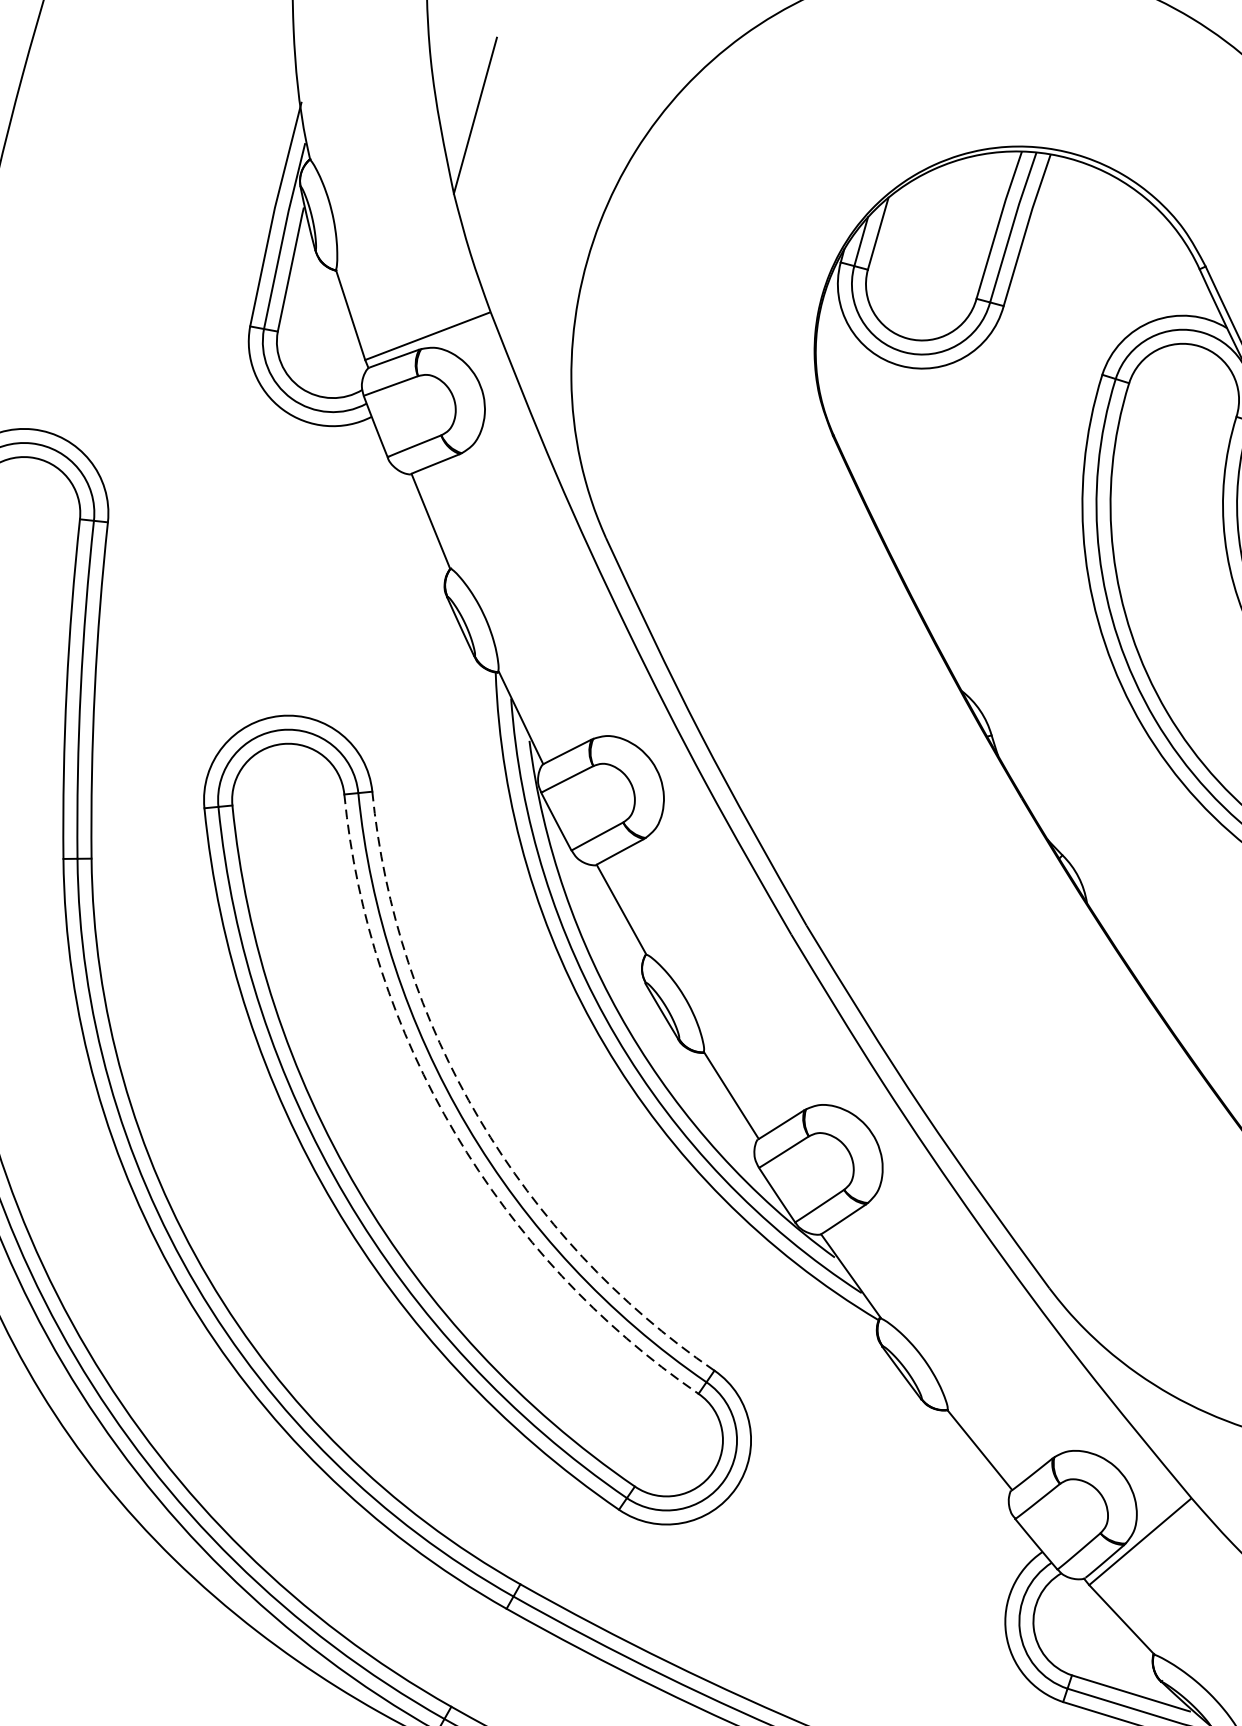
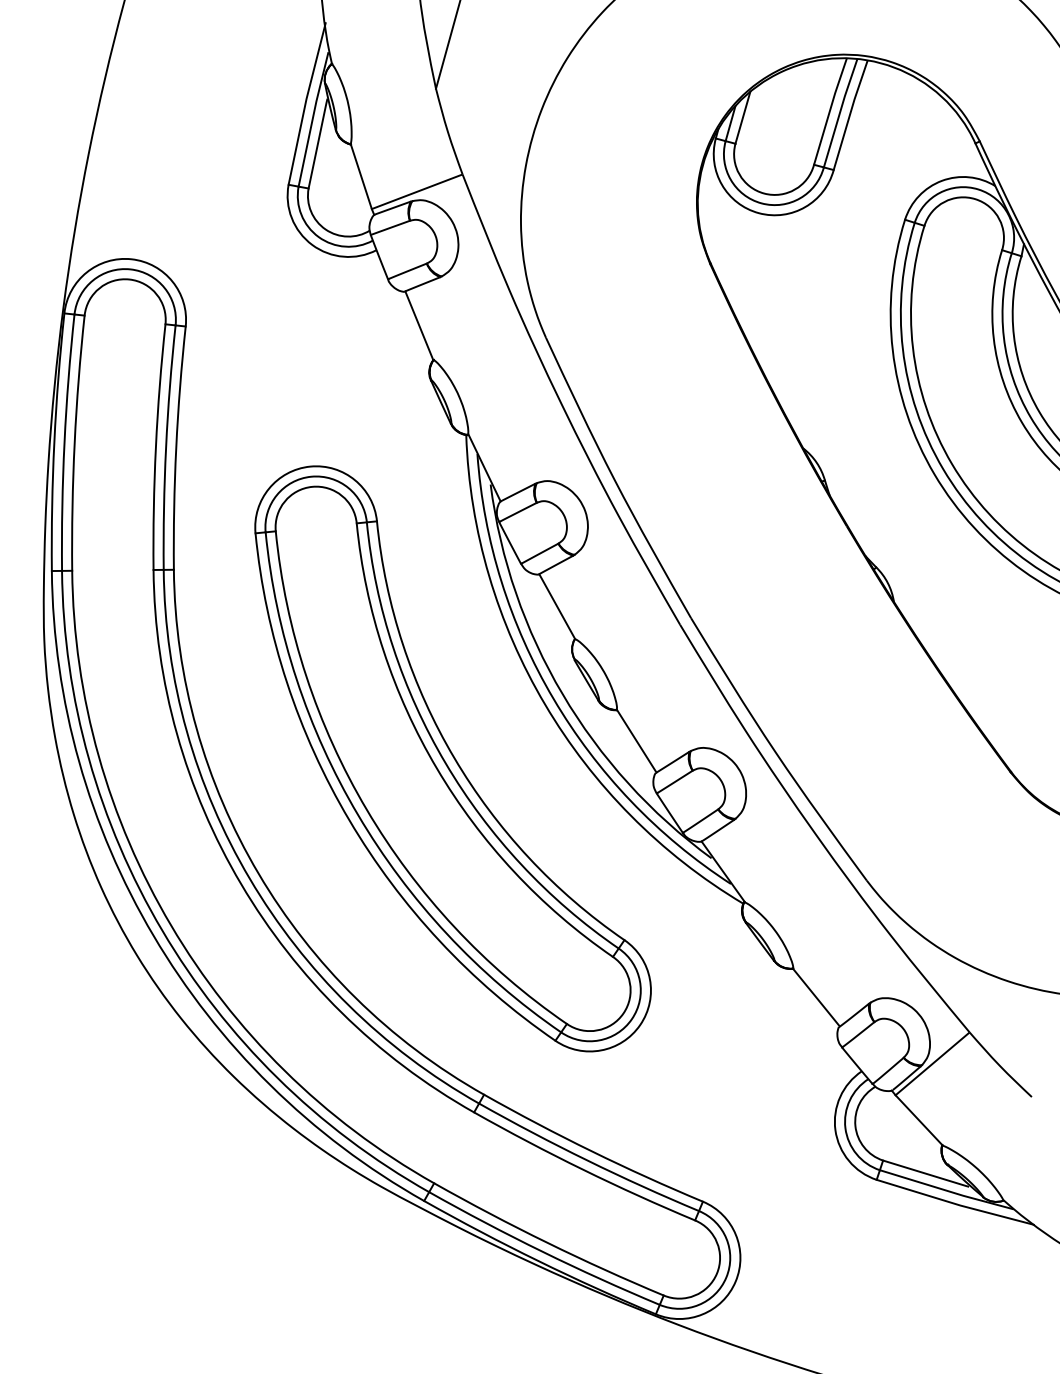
arc: (479, 1119) -> (454, 758), dashed -> solid
arc: (454, 1133) -> (436, 768), dashed -> solid

